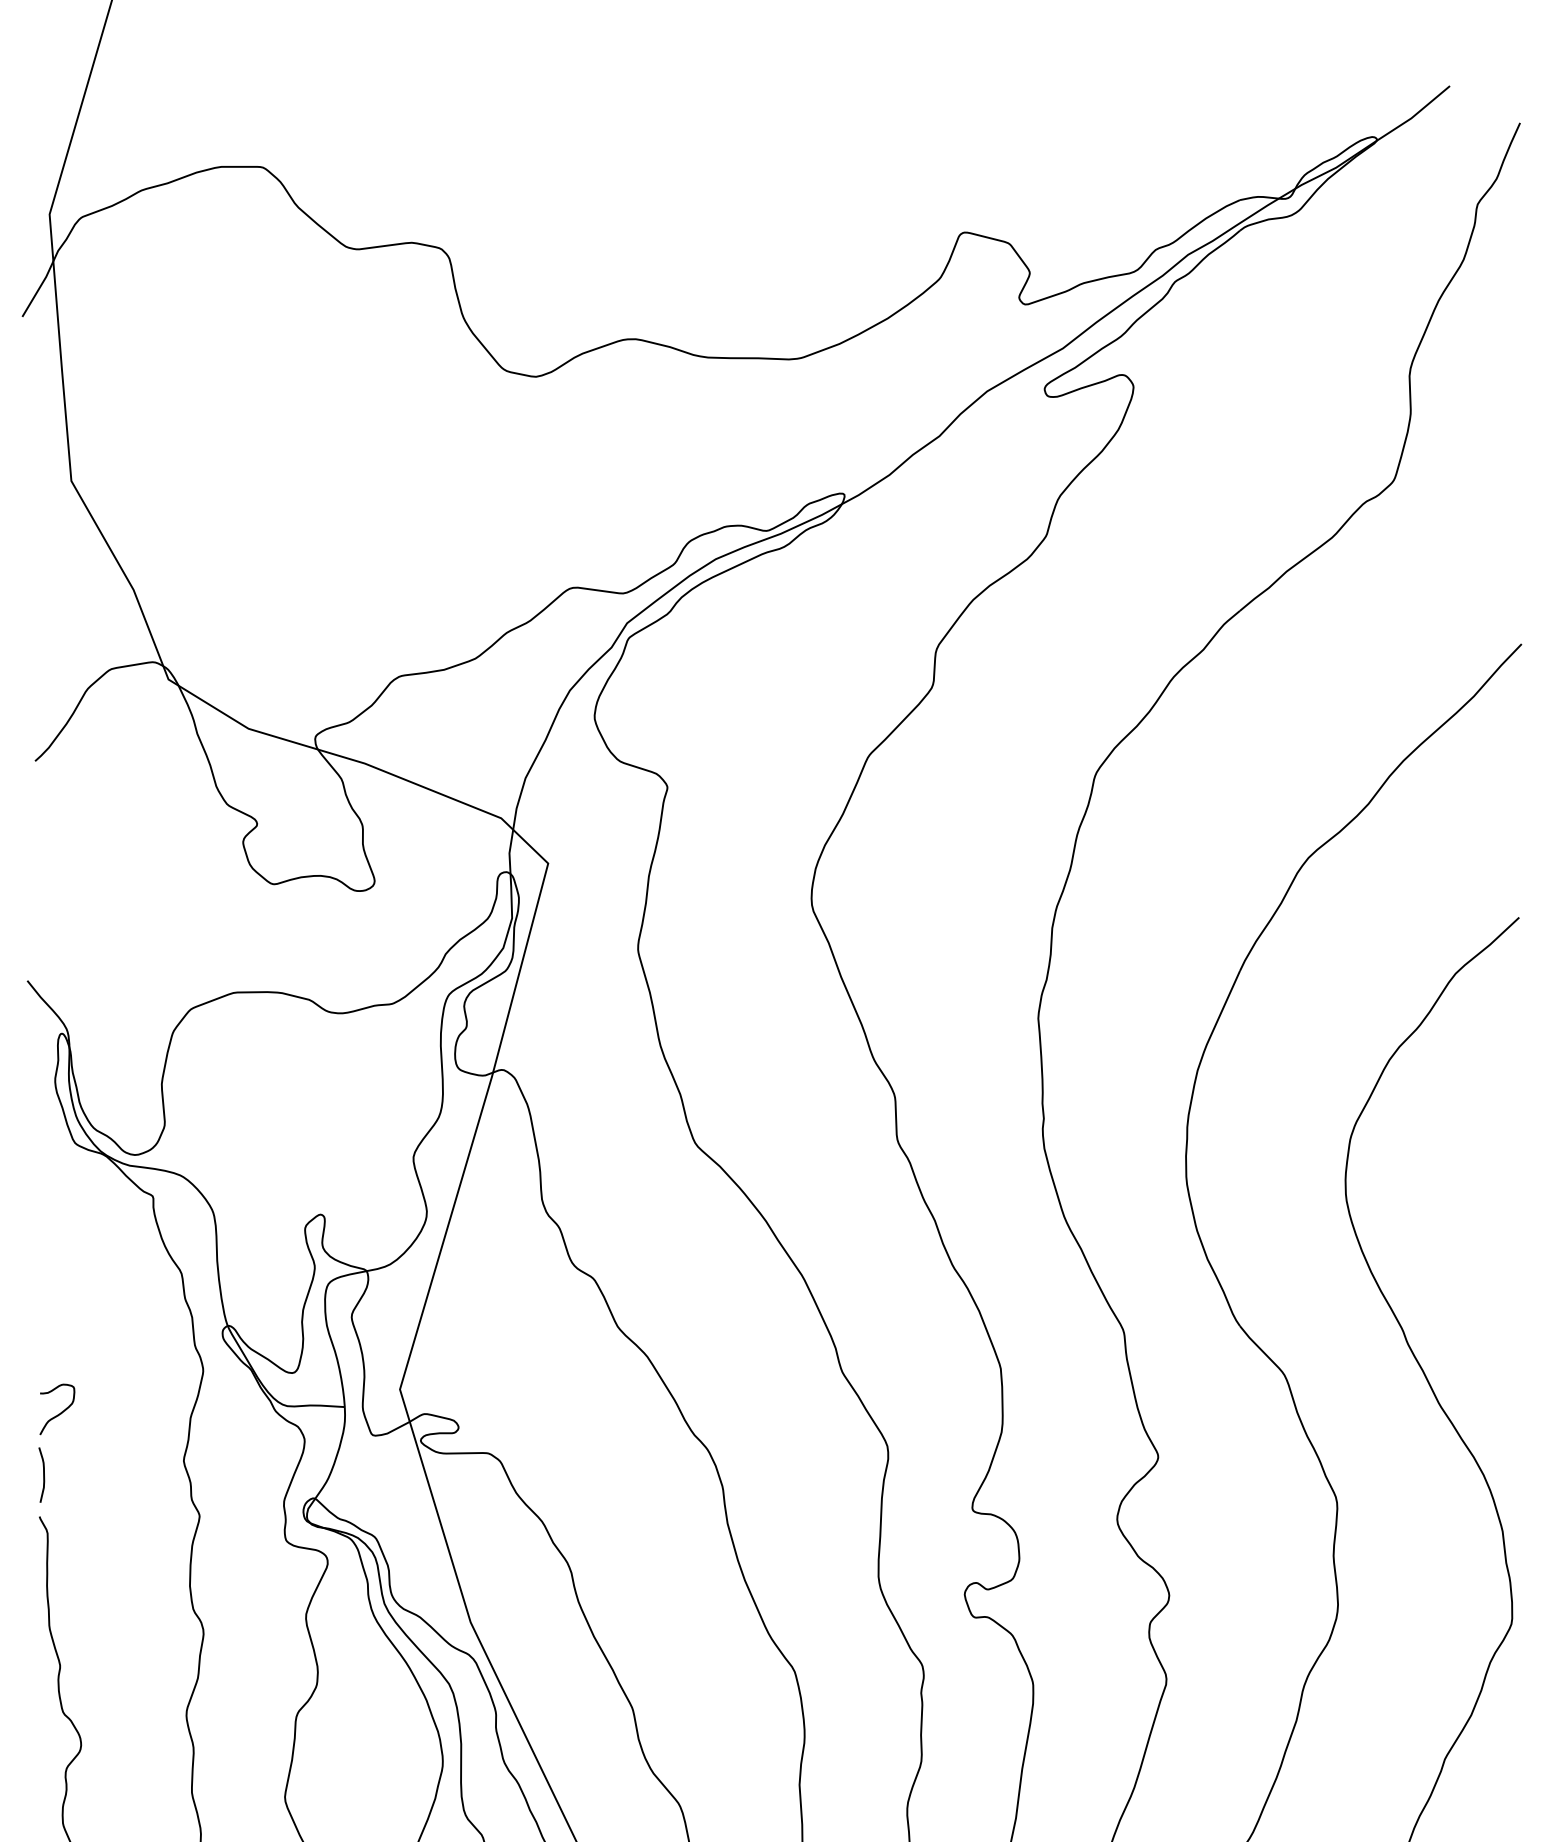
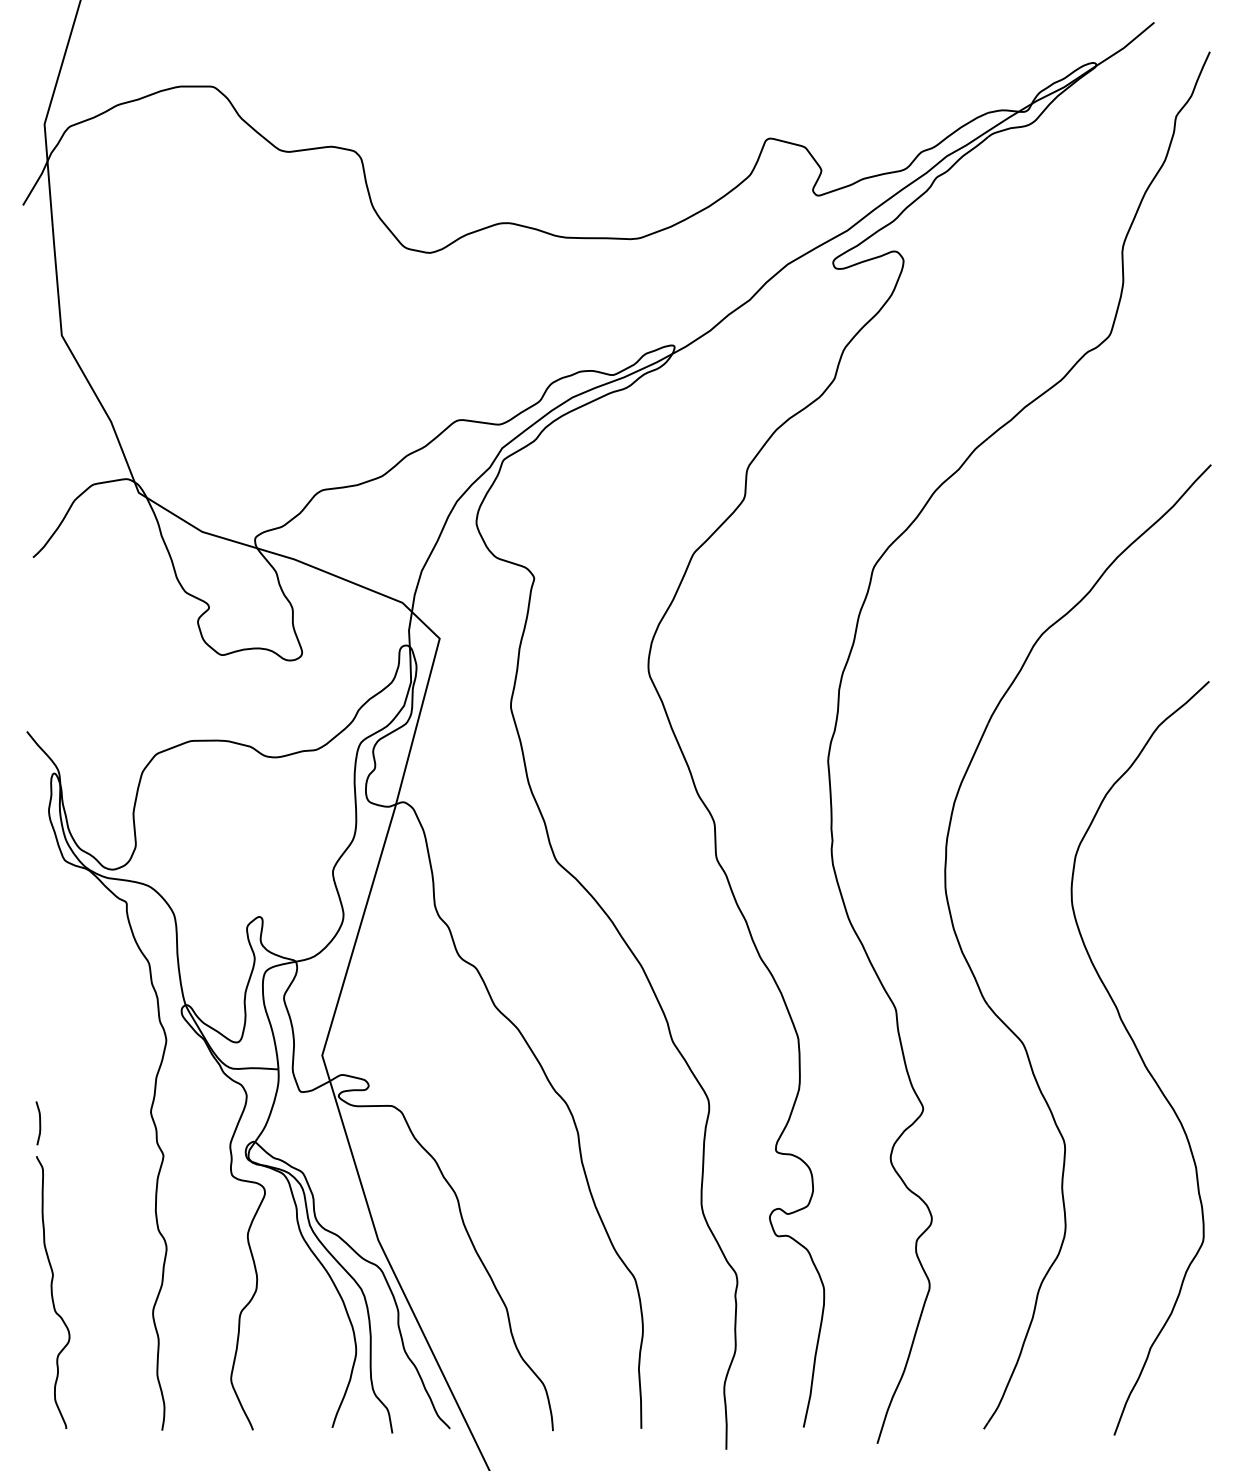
curve: (58, 1413) -> (51, 1074), removed

